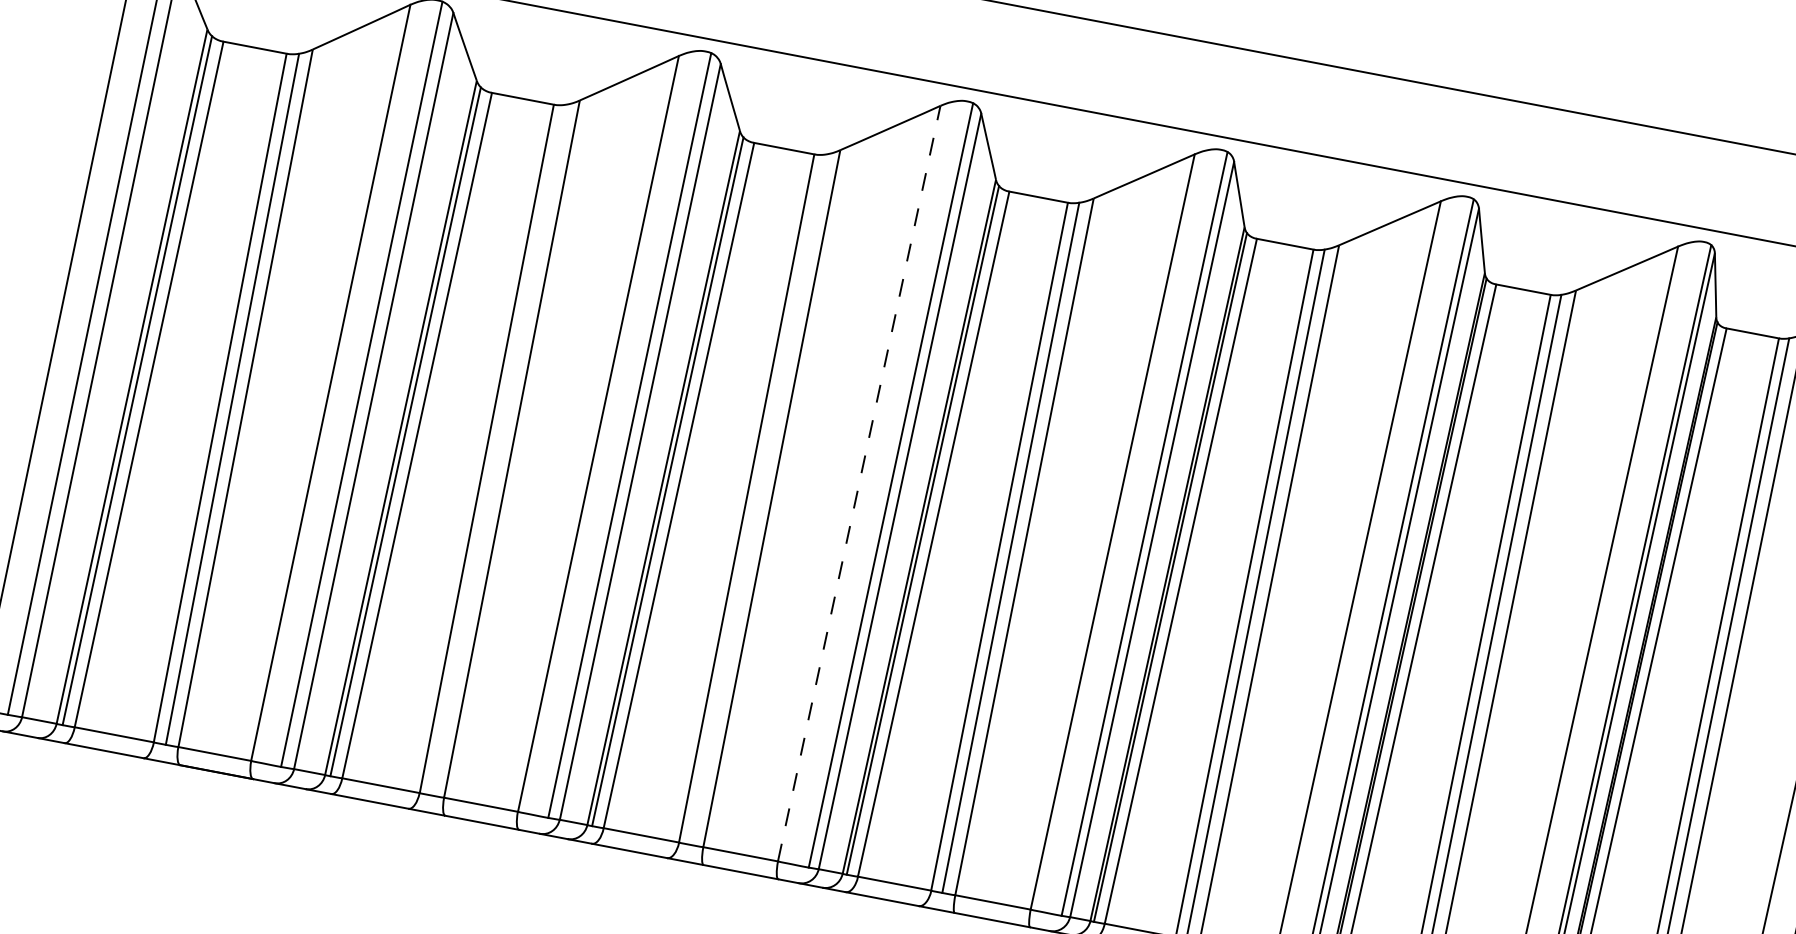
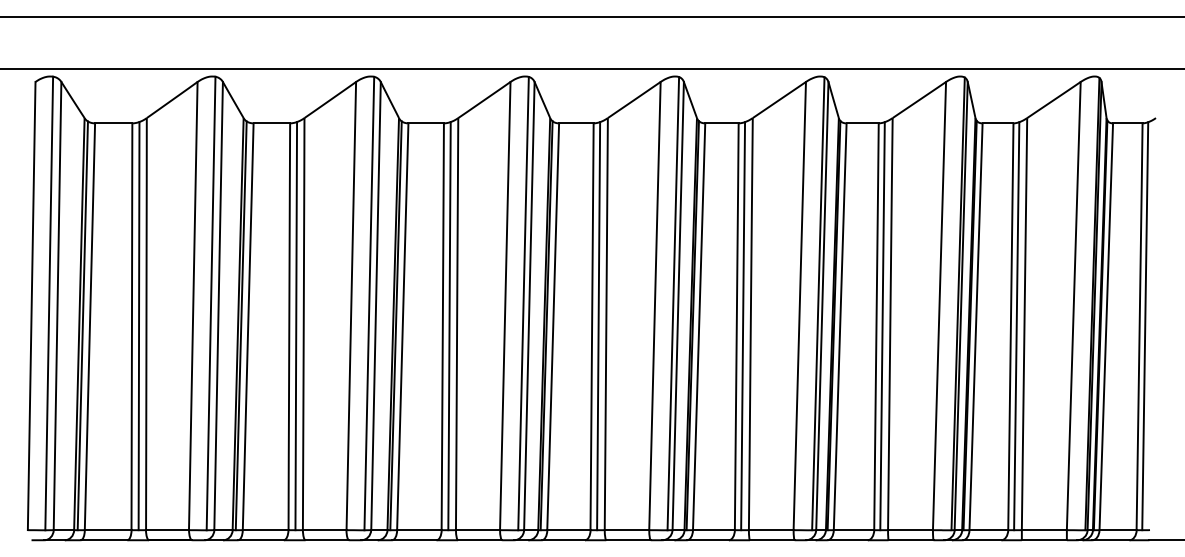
line: (499, 450) -> (296, 326), added
line: (859, 482) -> (505, 305), dashed -> solid
line: (758, 500) -> (449, 326), added

